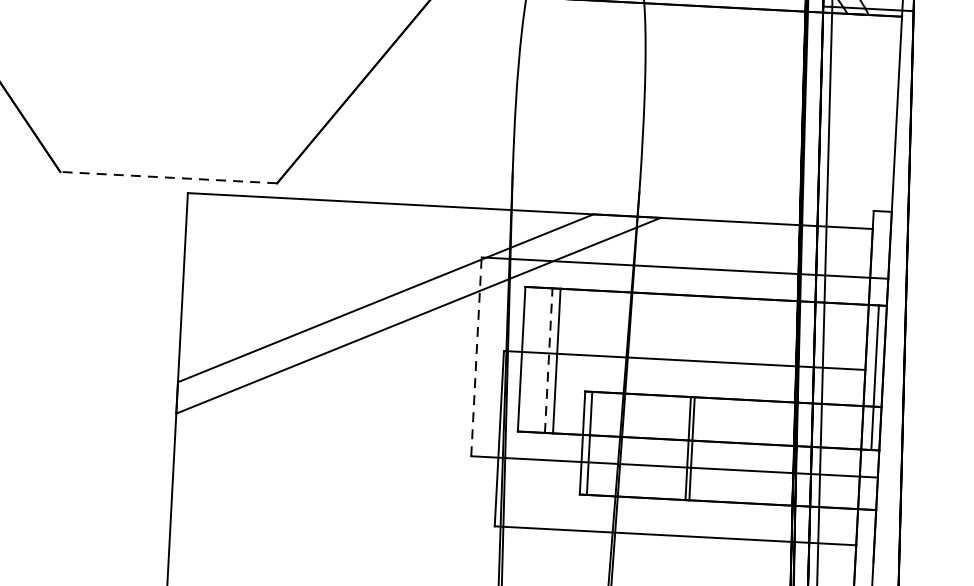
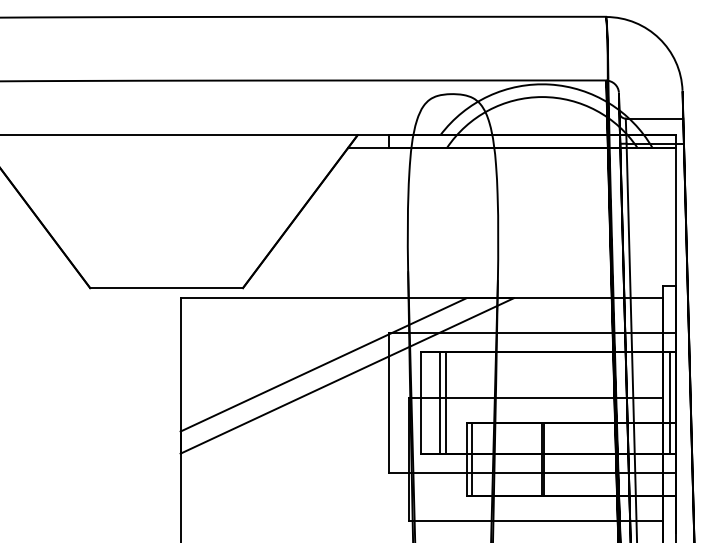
line: (168, 178) -> (166, 288), dashed -> solid
line: (476, 356) -> (389, 402), dashed -> solid
line: (548, 360) -> (440, 402), dashed -> solid

